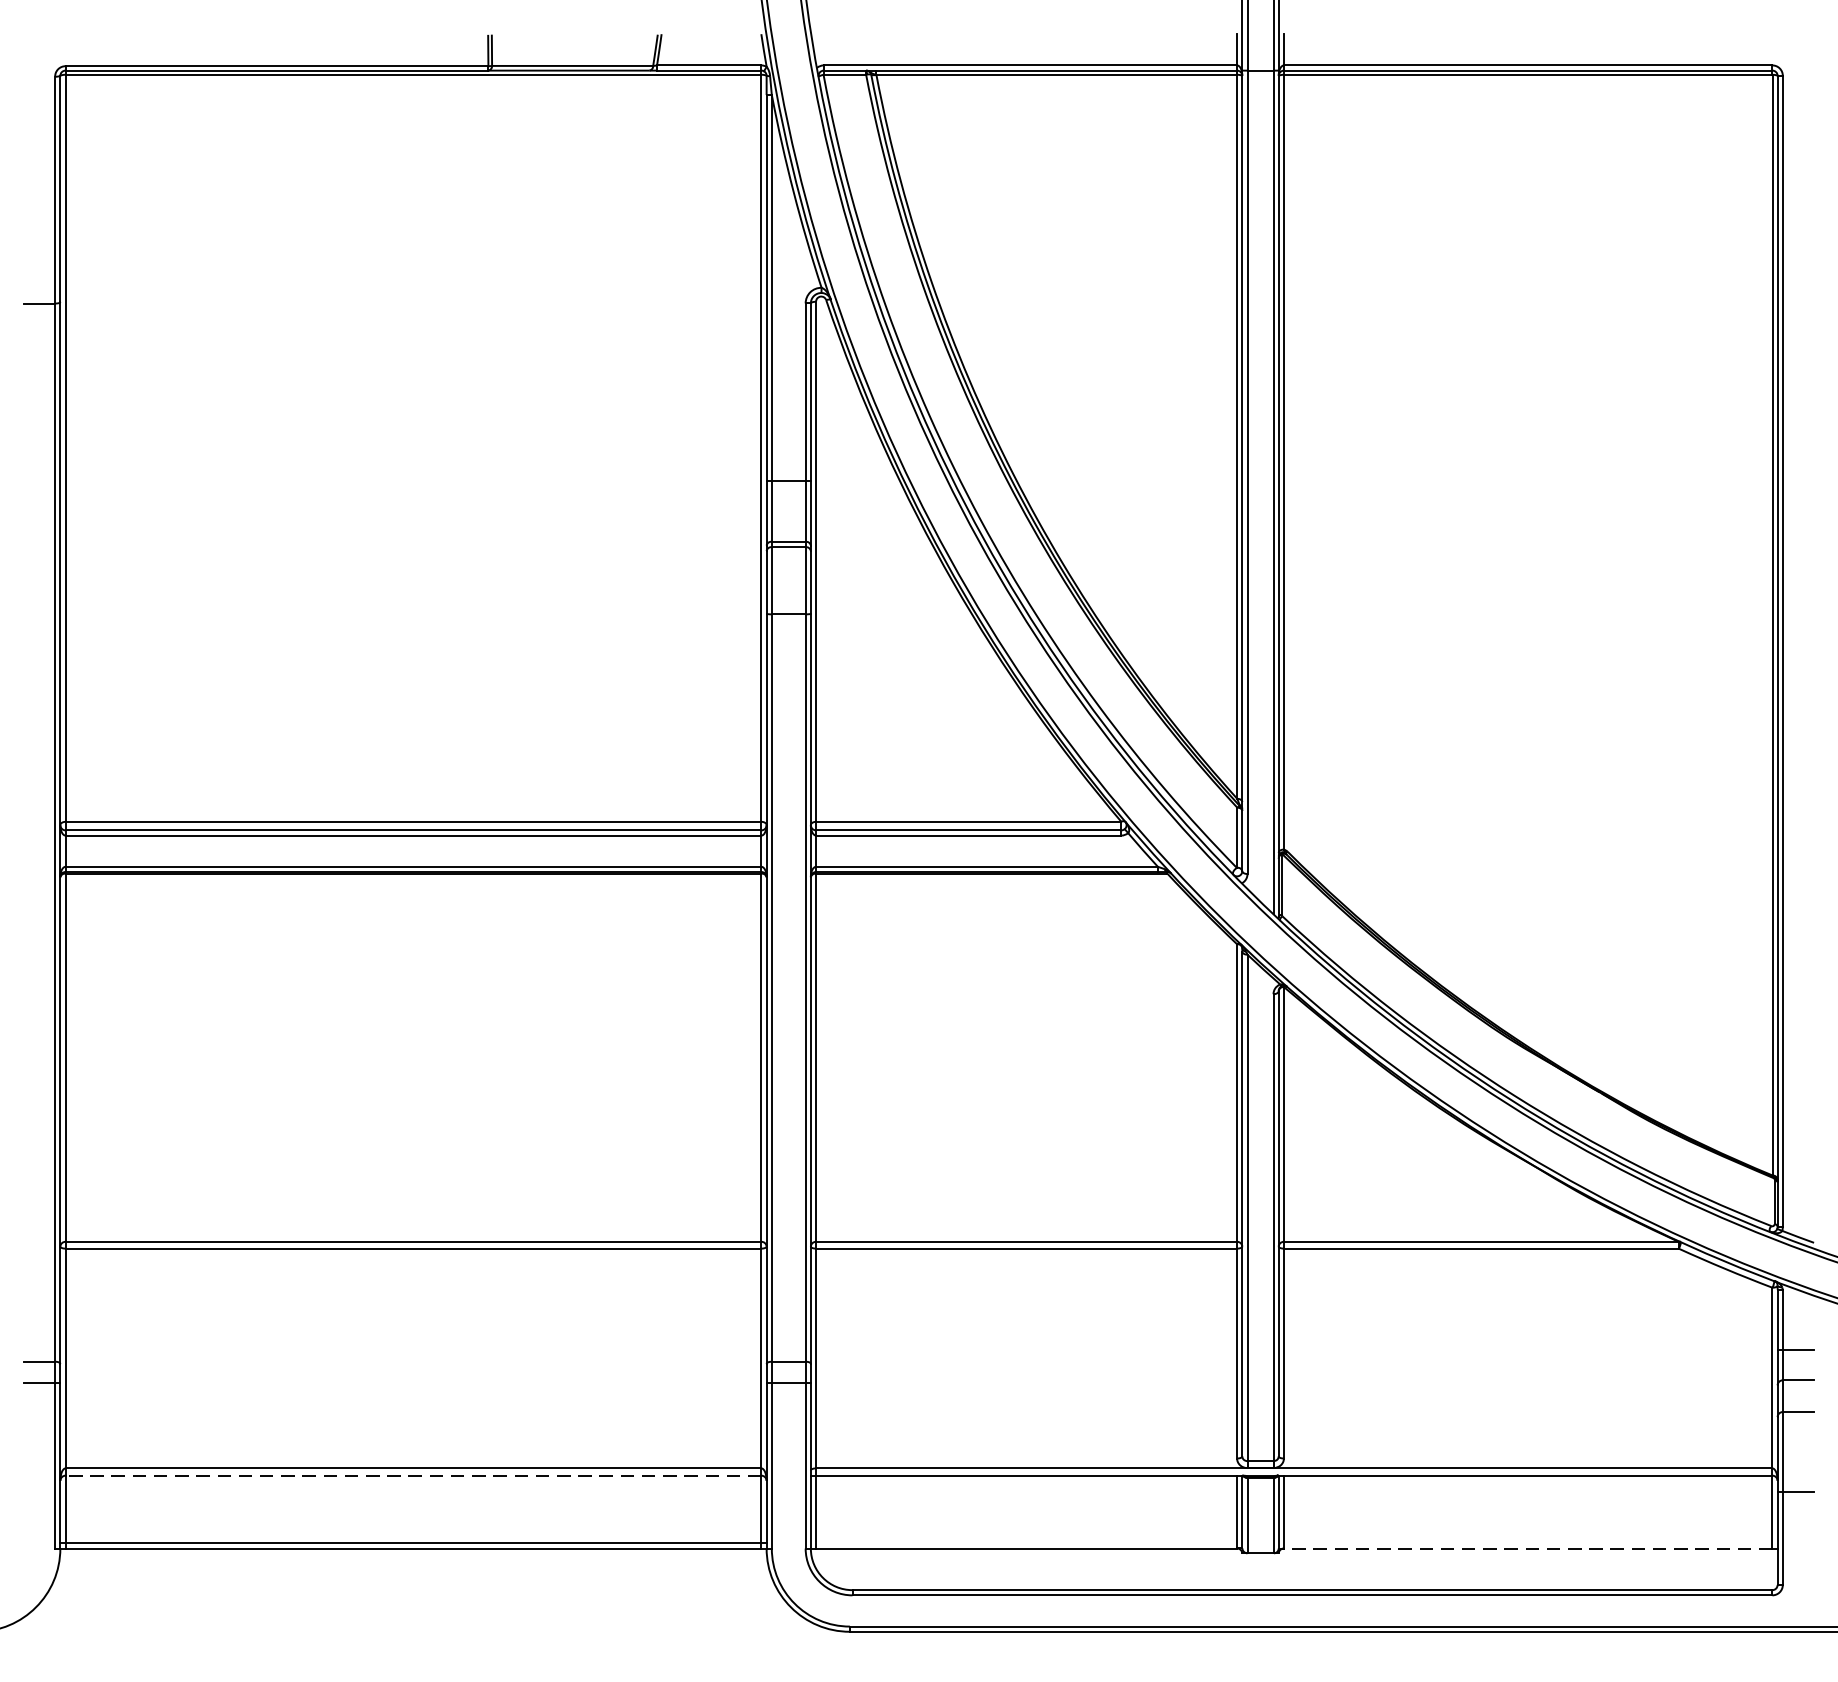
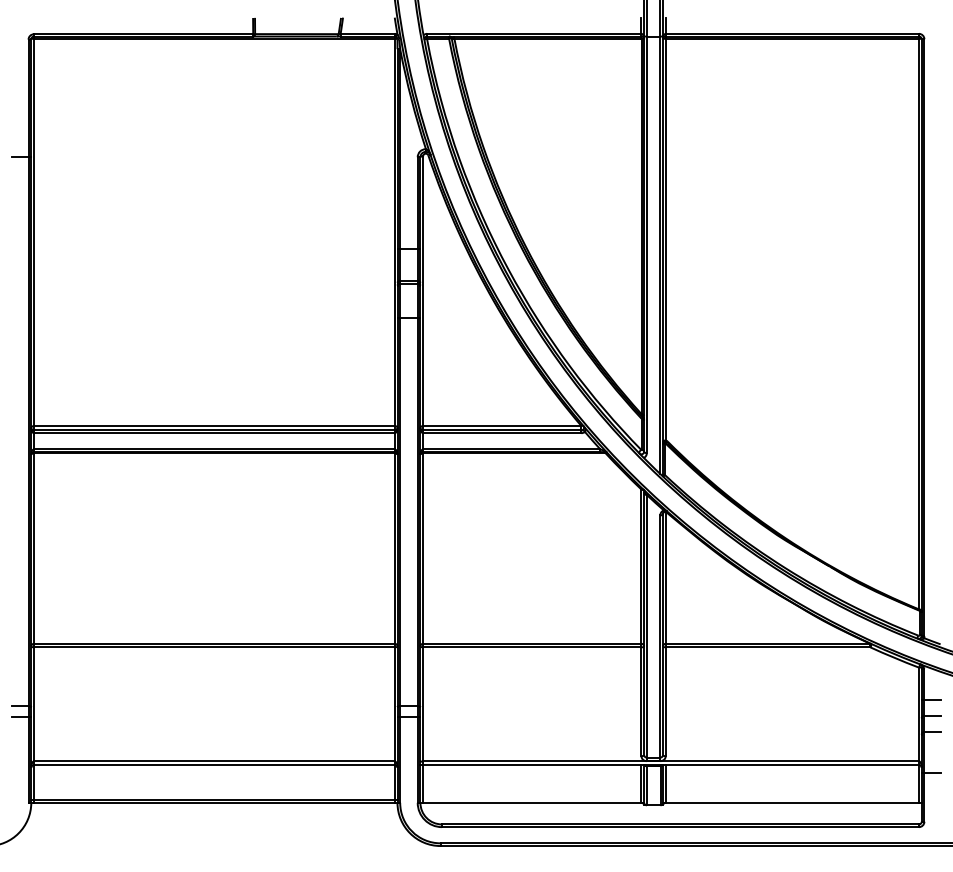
line: (411, 1476) -> (213, 765), dashed -> solid
line: (1528, 1547) -> (792, 802), dashed -> solid

